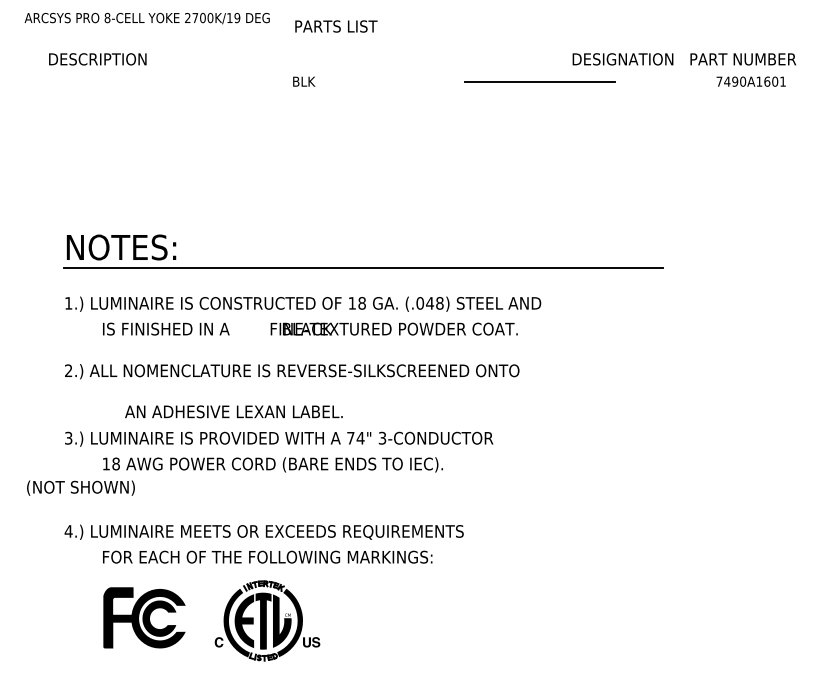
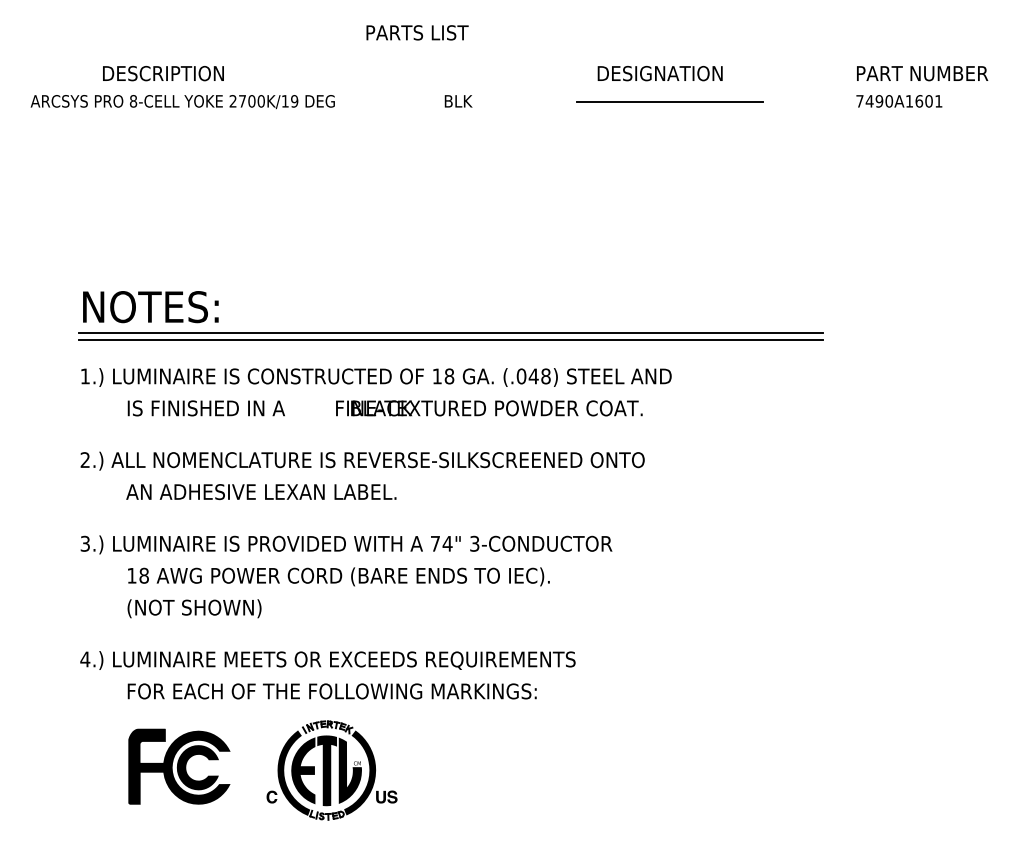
text: (147, 18) -> (182, 102), moved
text: (97, 59) -> (163, 73), moved
text: (622, 59) -> (659, 73), moved
text: (304, 81) -> (458, 101), moved
text: (751, 81) -> (899, 101), moved
line: (363, 274) -> (451, 340), added
text: (234, 412) -> (261, 492), moved
text: (80, 487) -> (194, 608), moved

